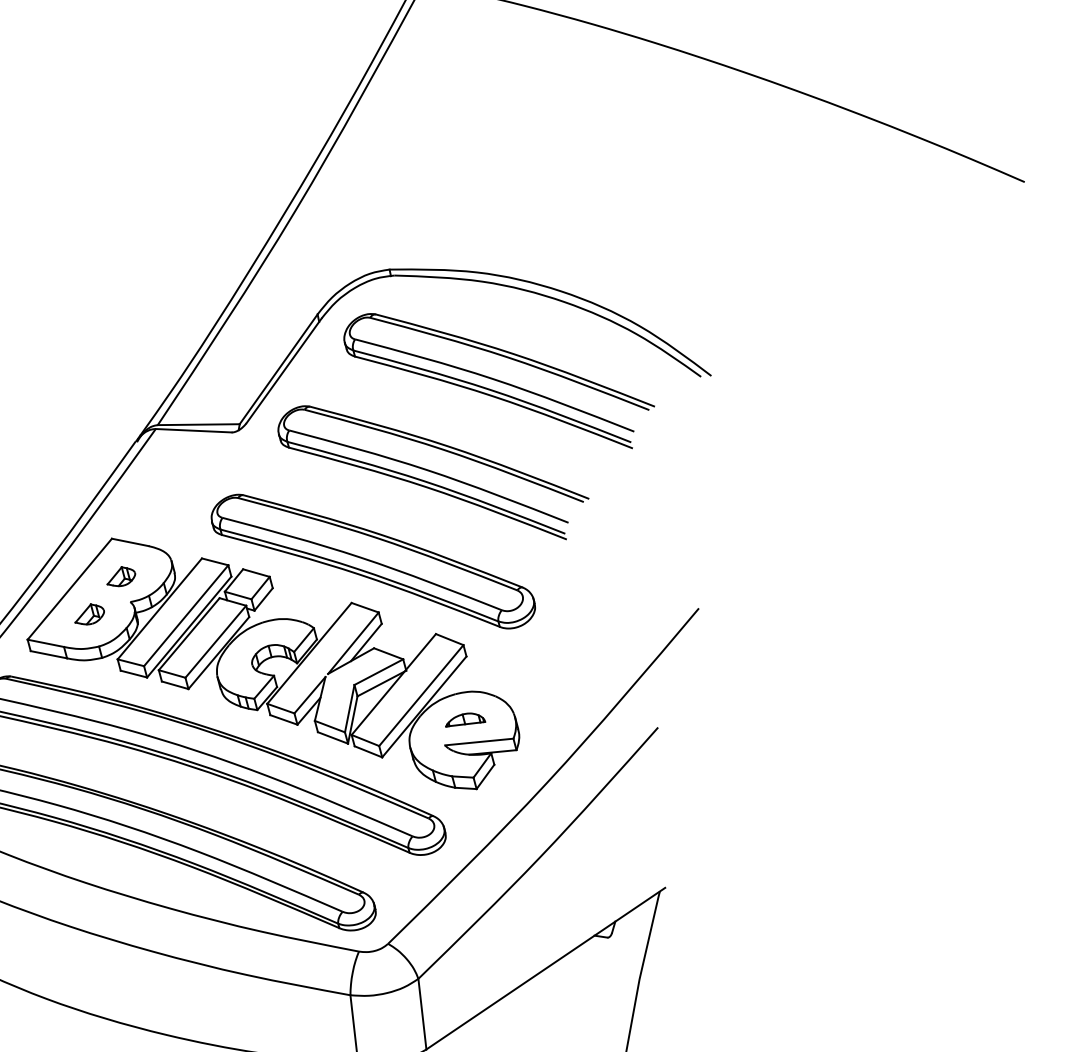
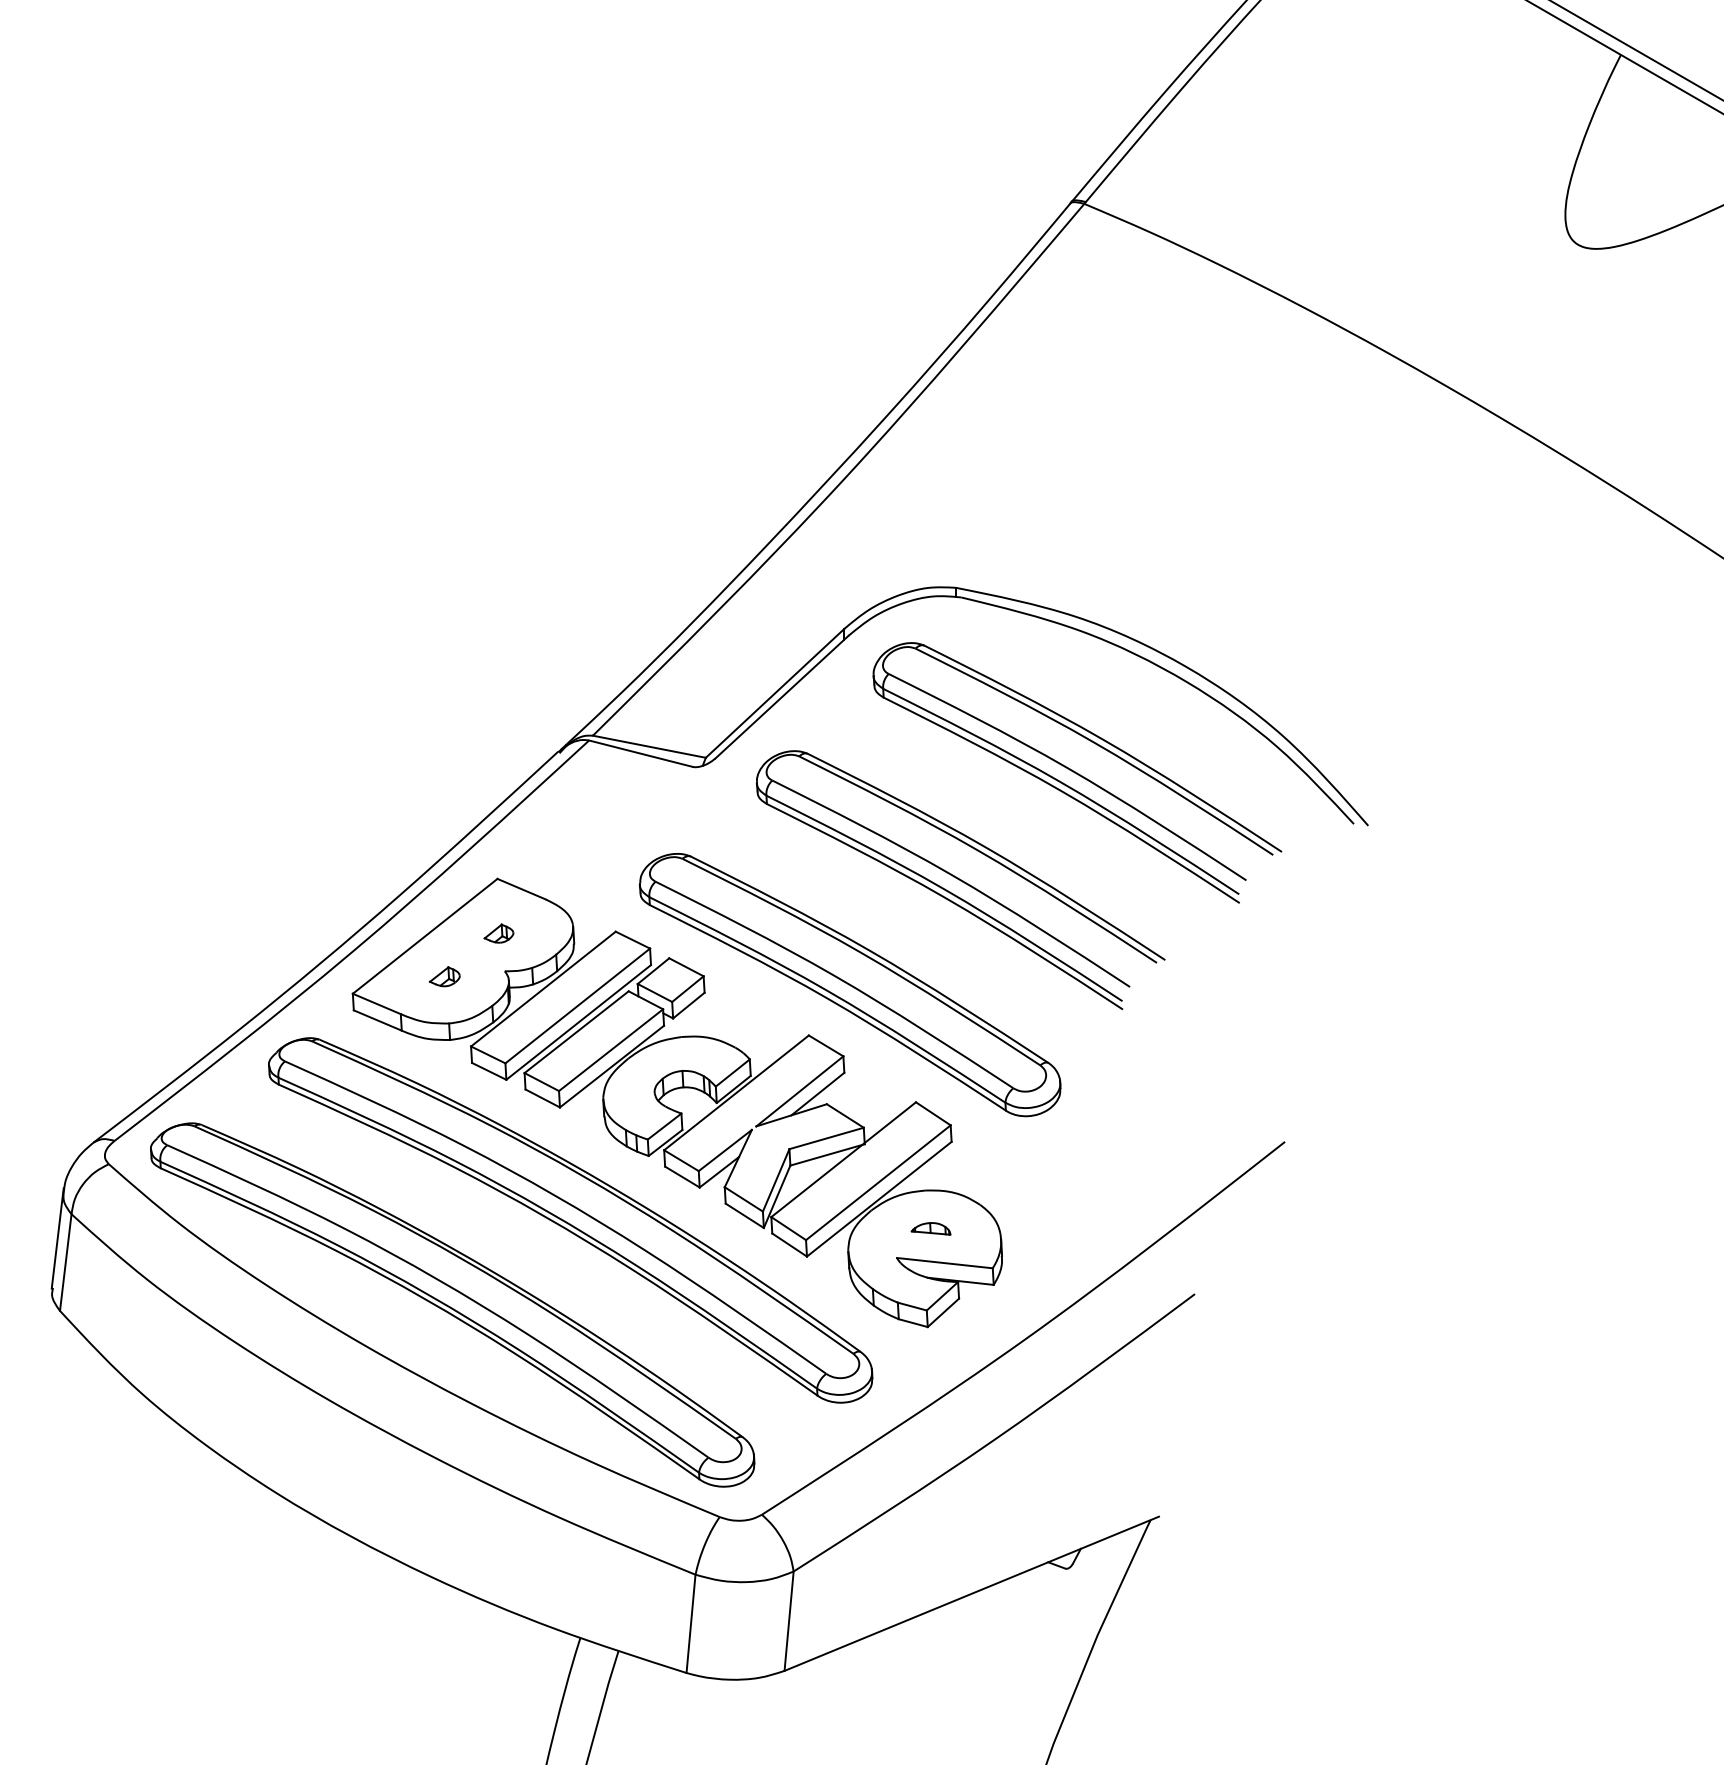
part: (120, 576) -> (498, 933), size x0.7
part: (89, 614) -> (444, 976), size x0.7
part: (464, 719) -> (930, 1228), size x0.7

